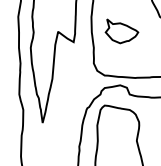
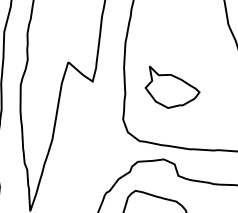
part: (121, 31) -> (171, 88), moved

